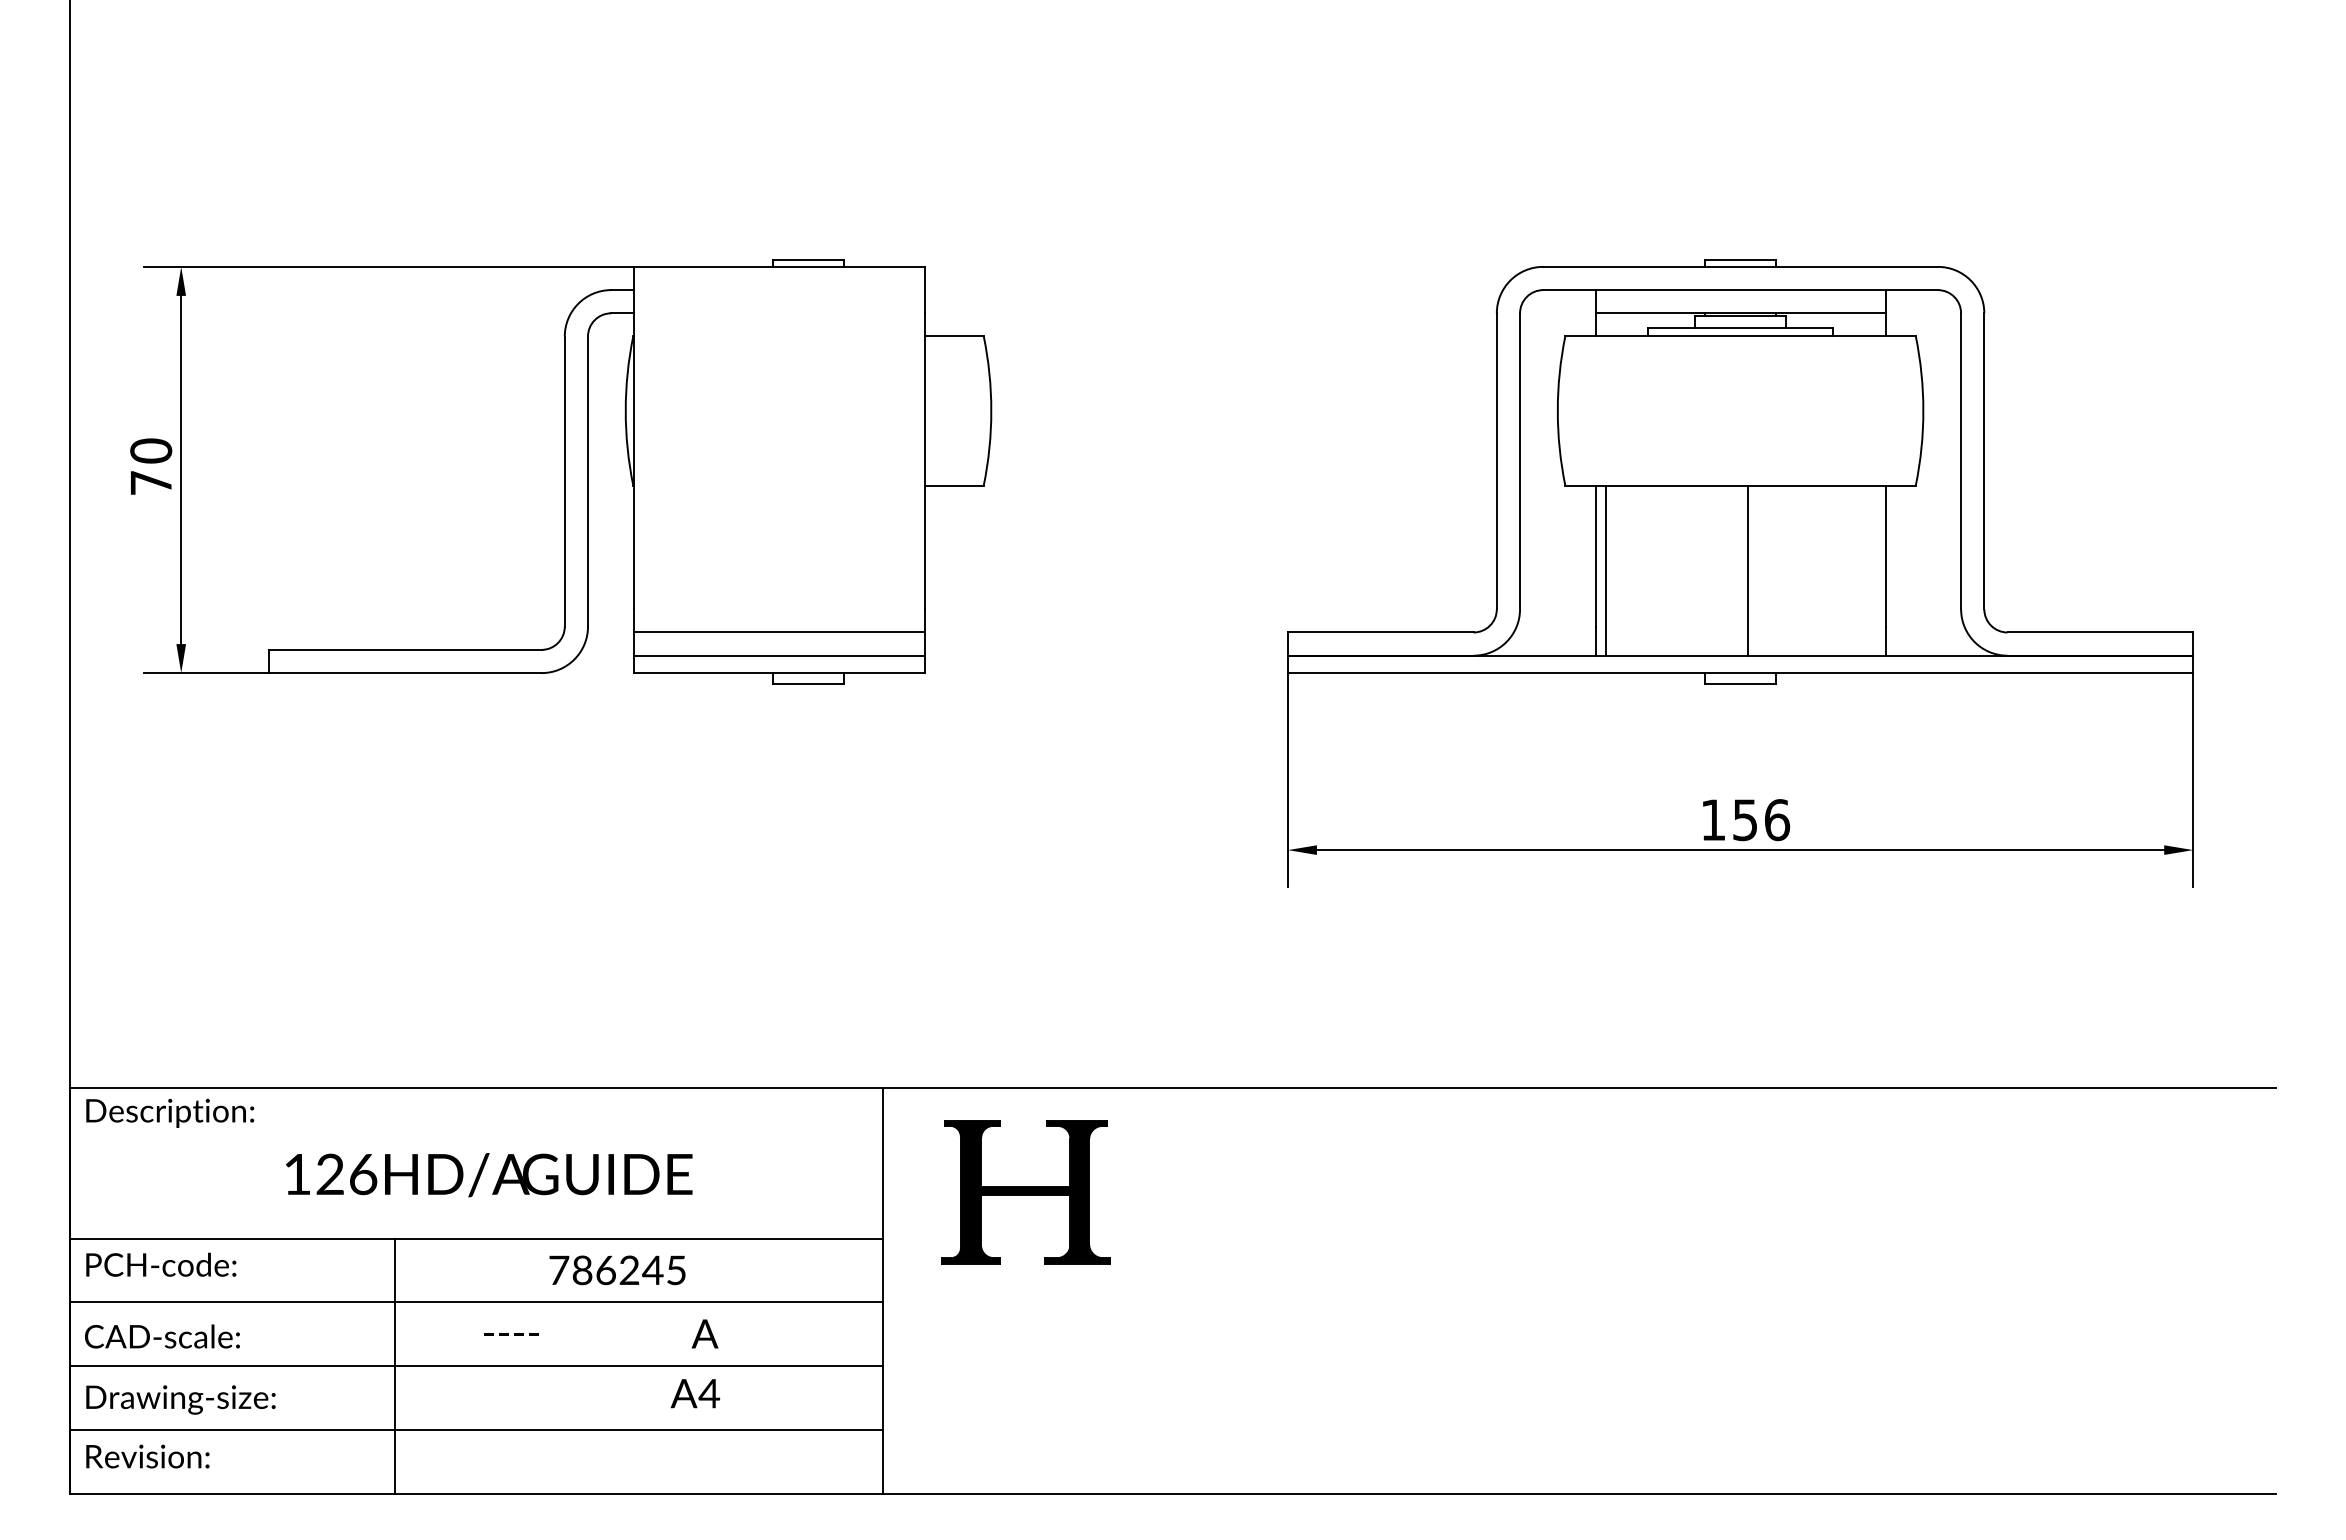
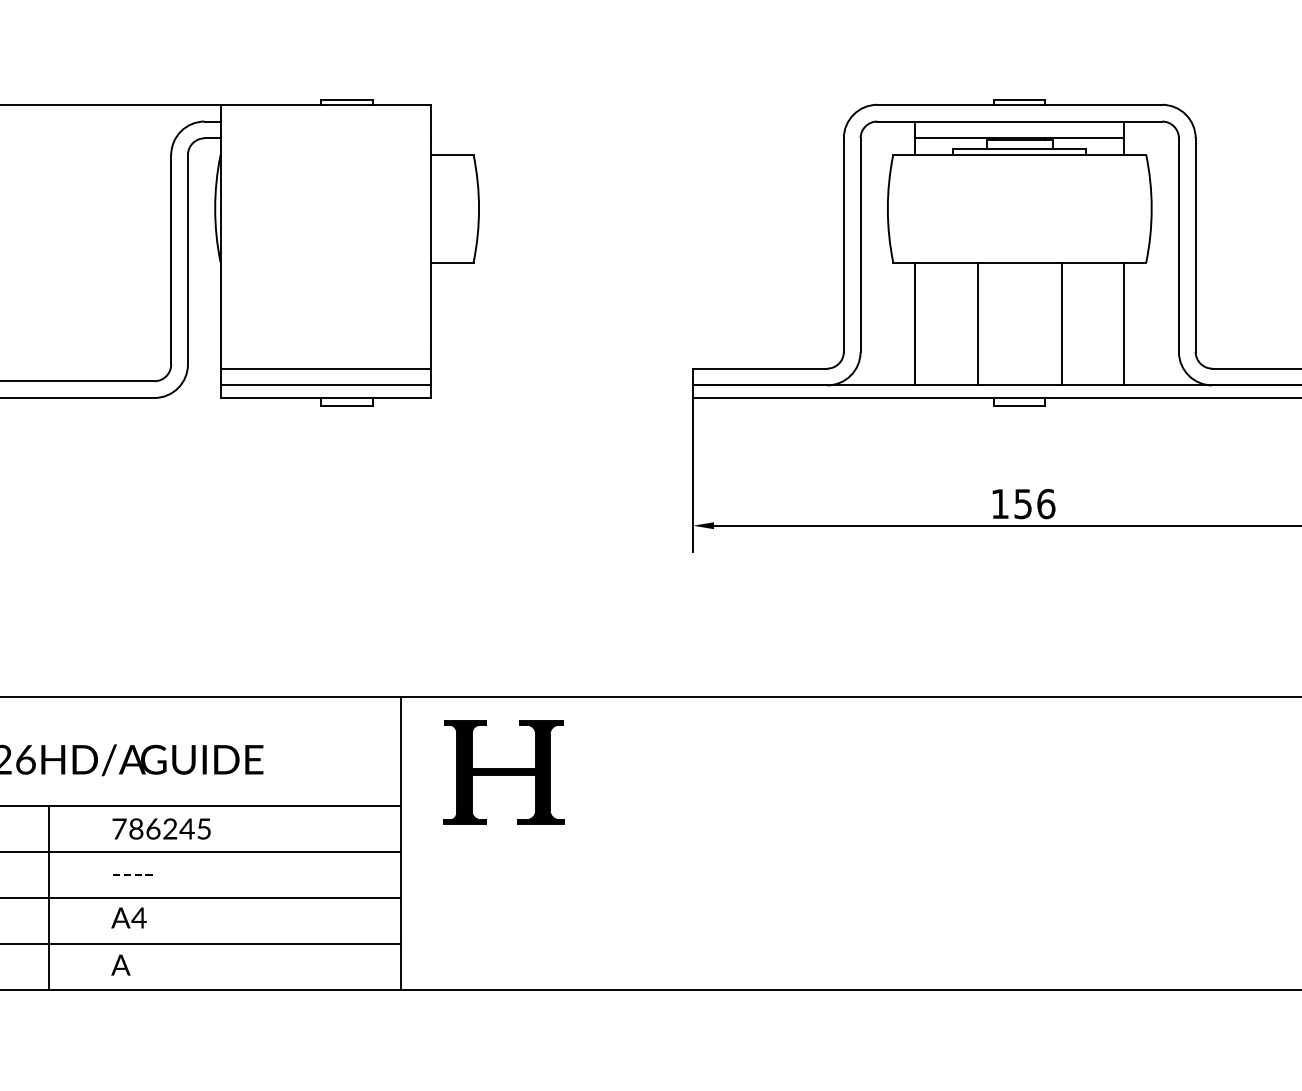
line: (1605, 570) -> (977, 323), moved
line: (1747, 570) -> (1061, 323), moved
text: (617, 1270) -> (161, 829), moved
text: (704, 1333) -> (120, 964), moved
text: (695, 1393) -> (129, 917), moved

